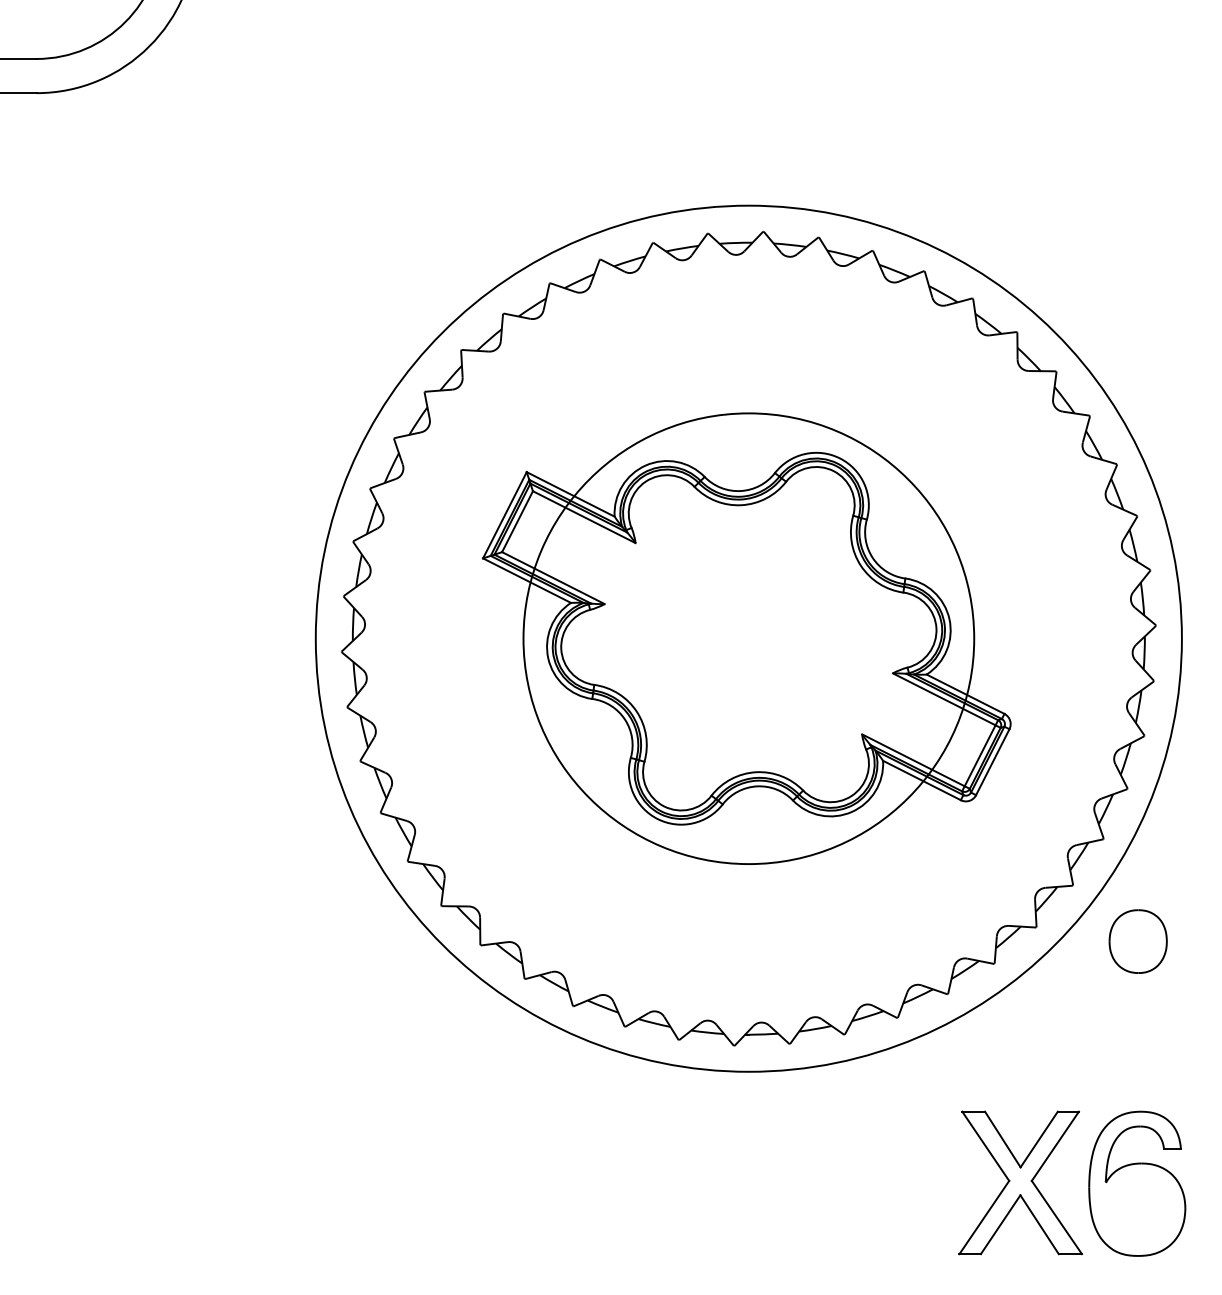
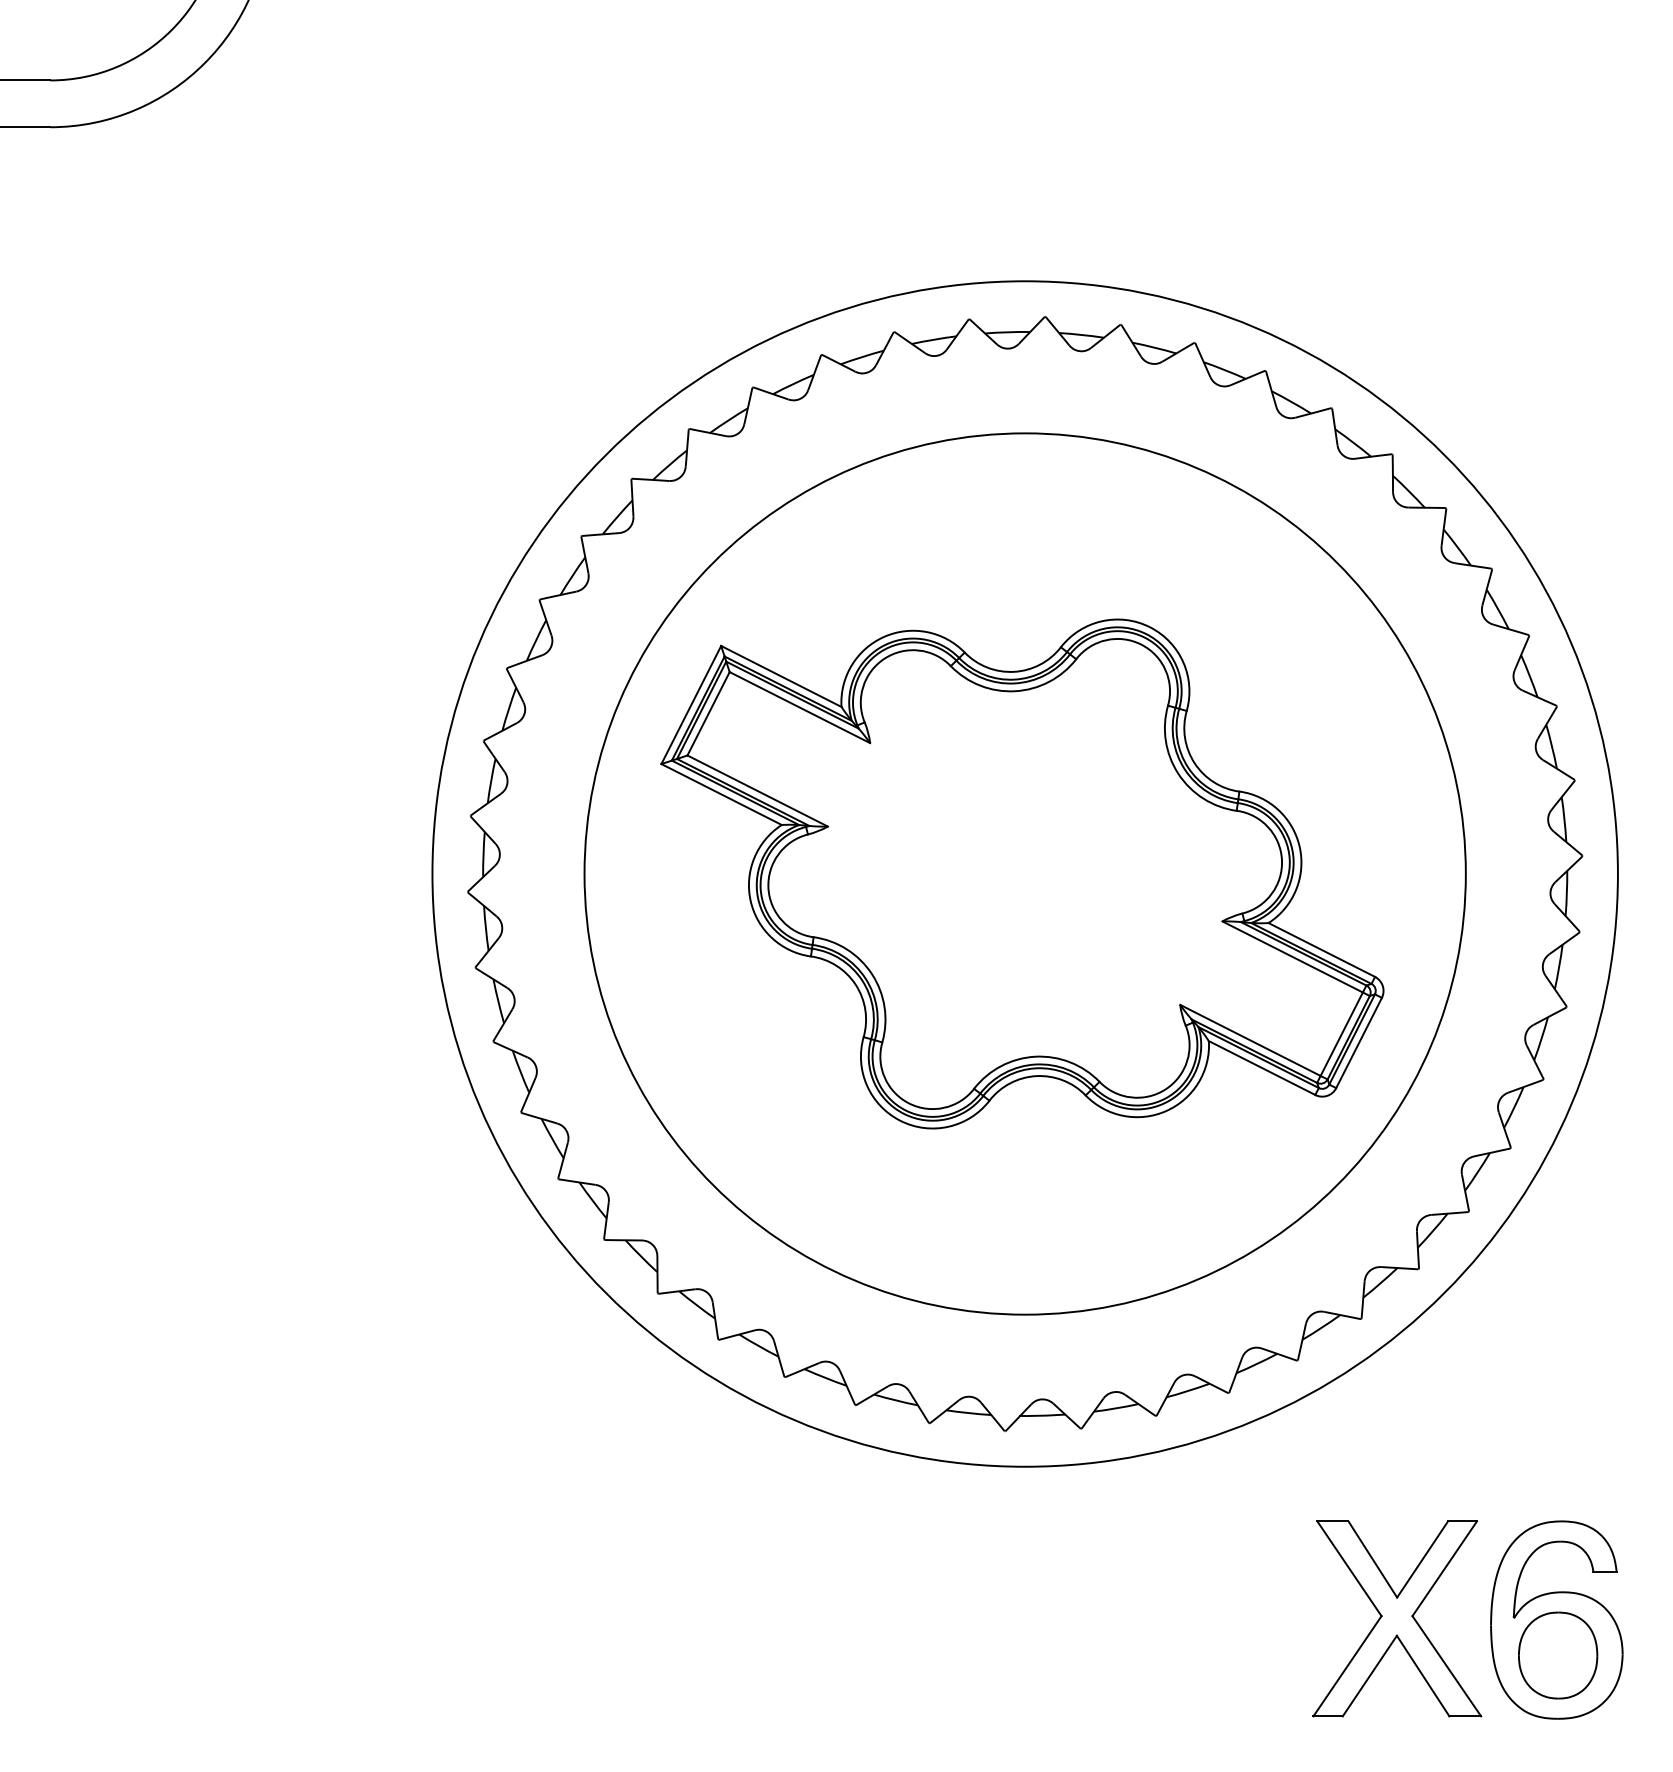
circle: (748, 638) -> (1024, 873), size x1.43
part: (1138, 941) -> (1558, 1655), moved

